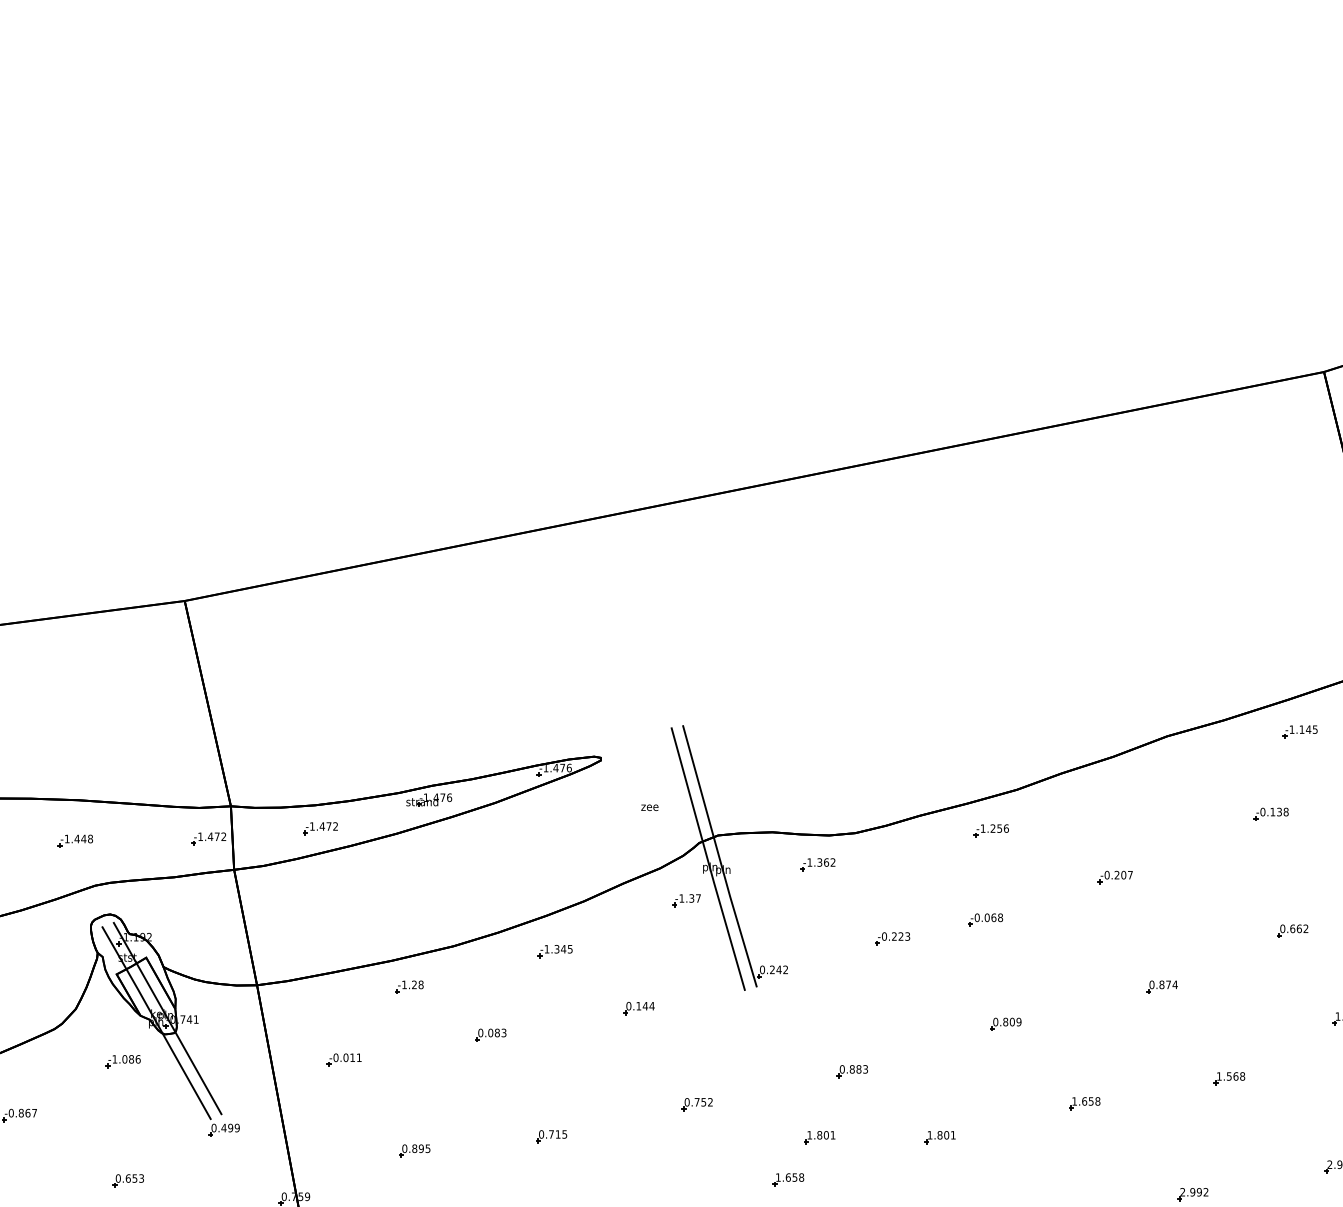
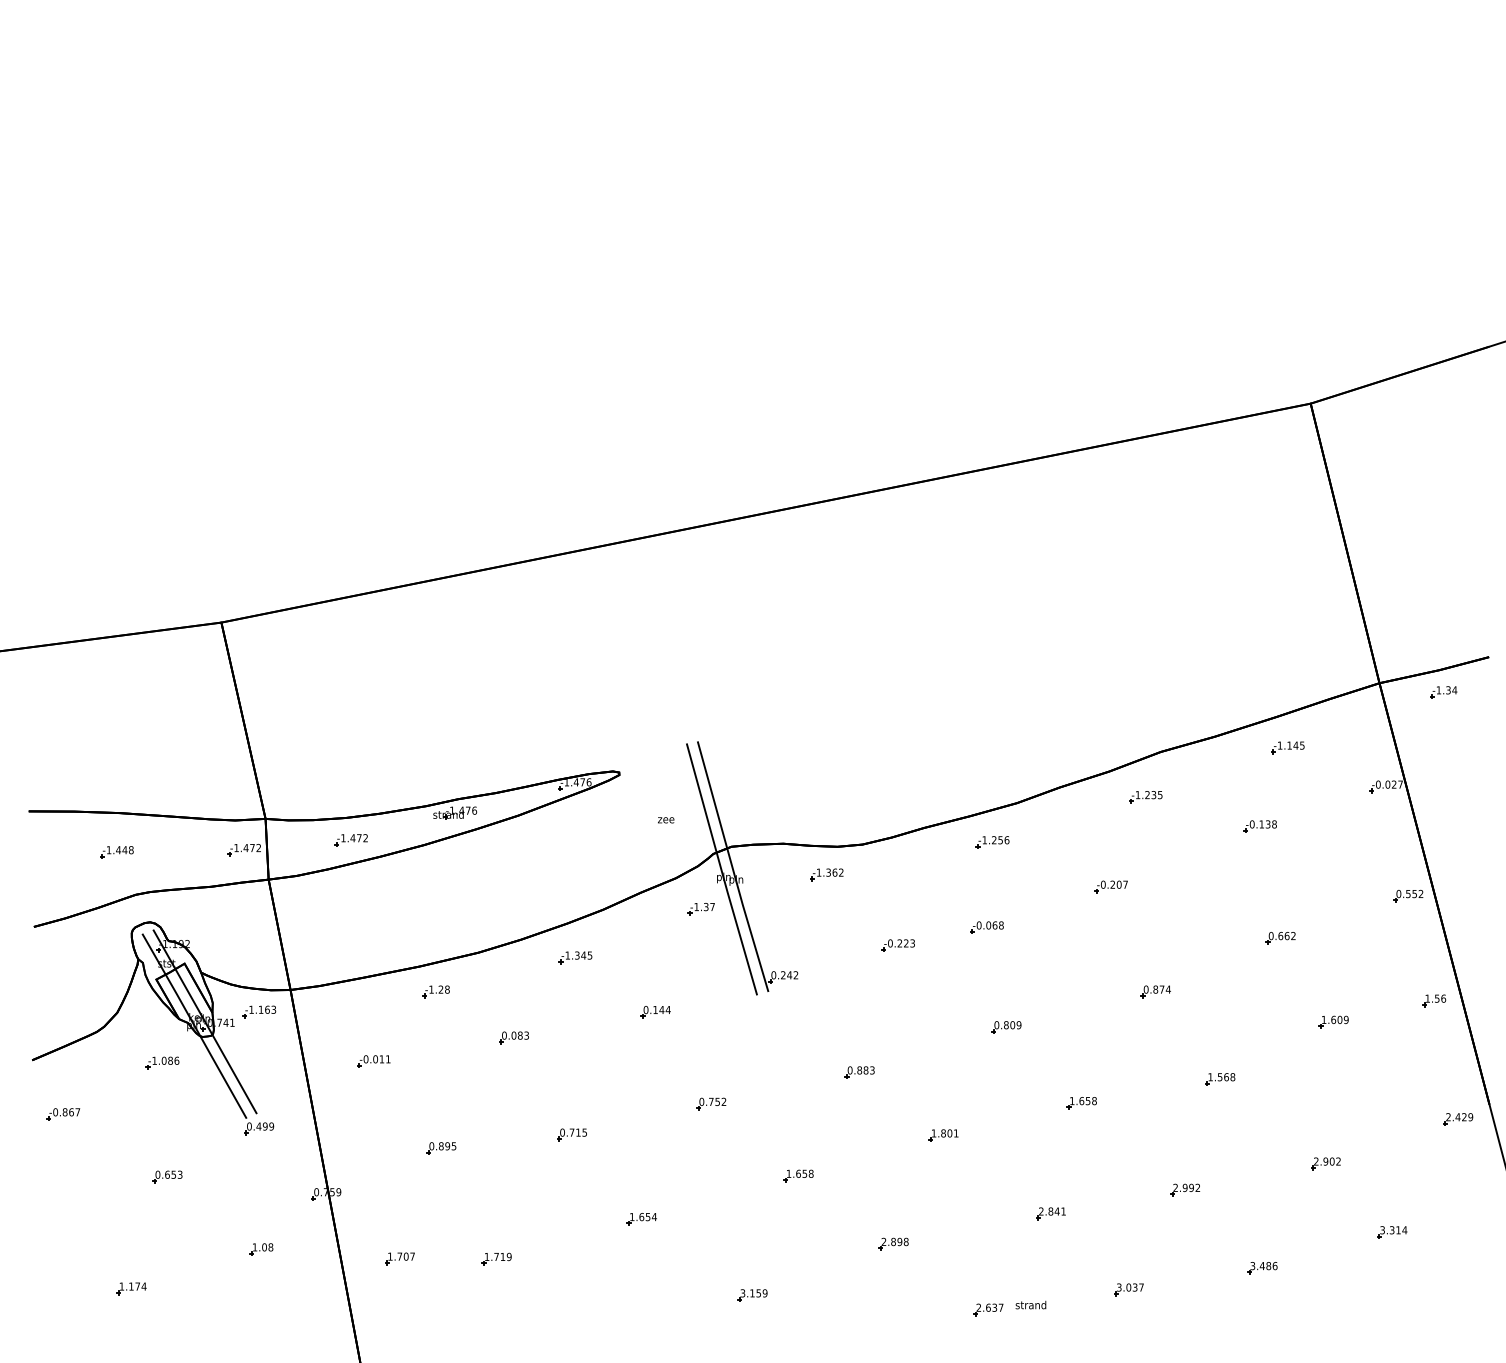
part: (1151, 783) -> (1145, 797), added
part: (224, 1007) -> (259, 1011), added
part: (819, 1137) -> (828, 1135), removed

